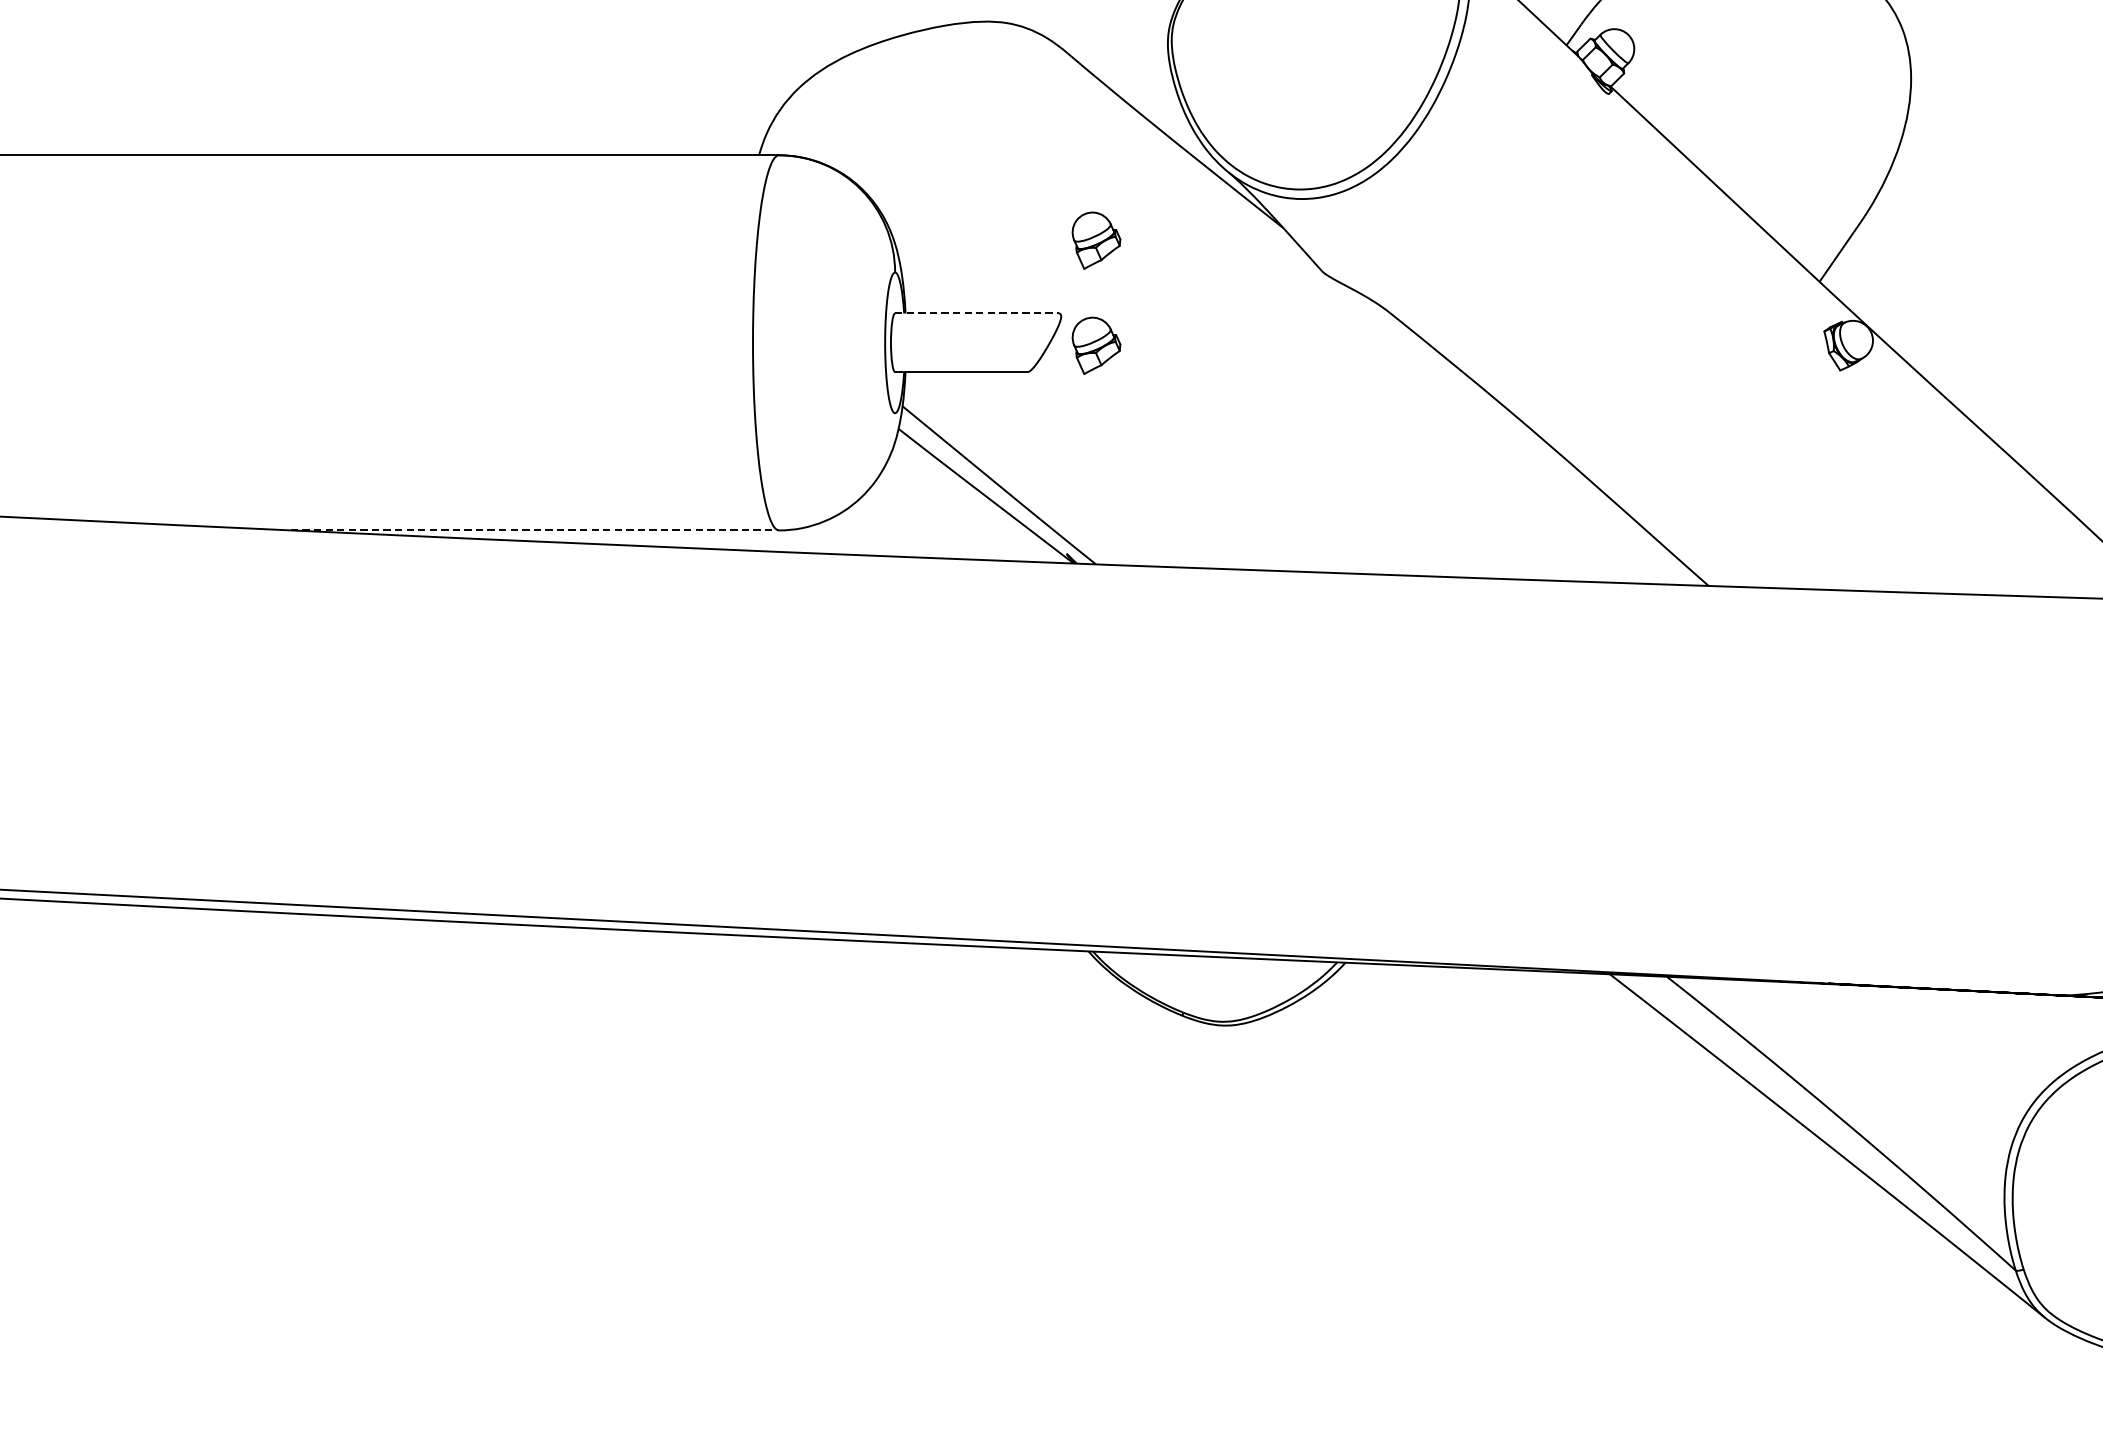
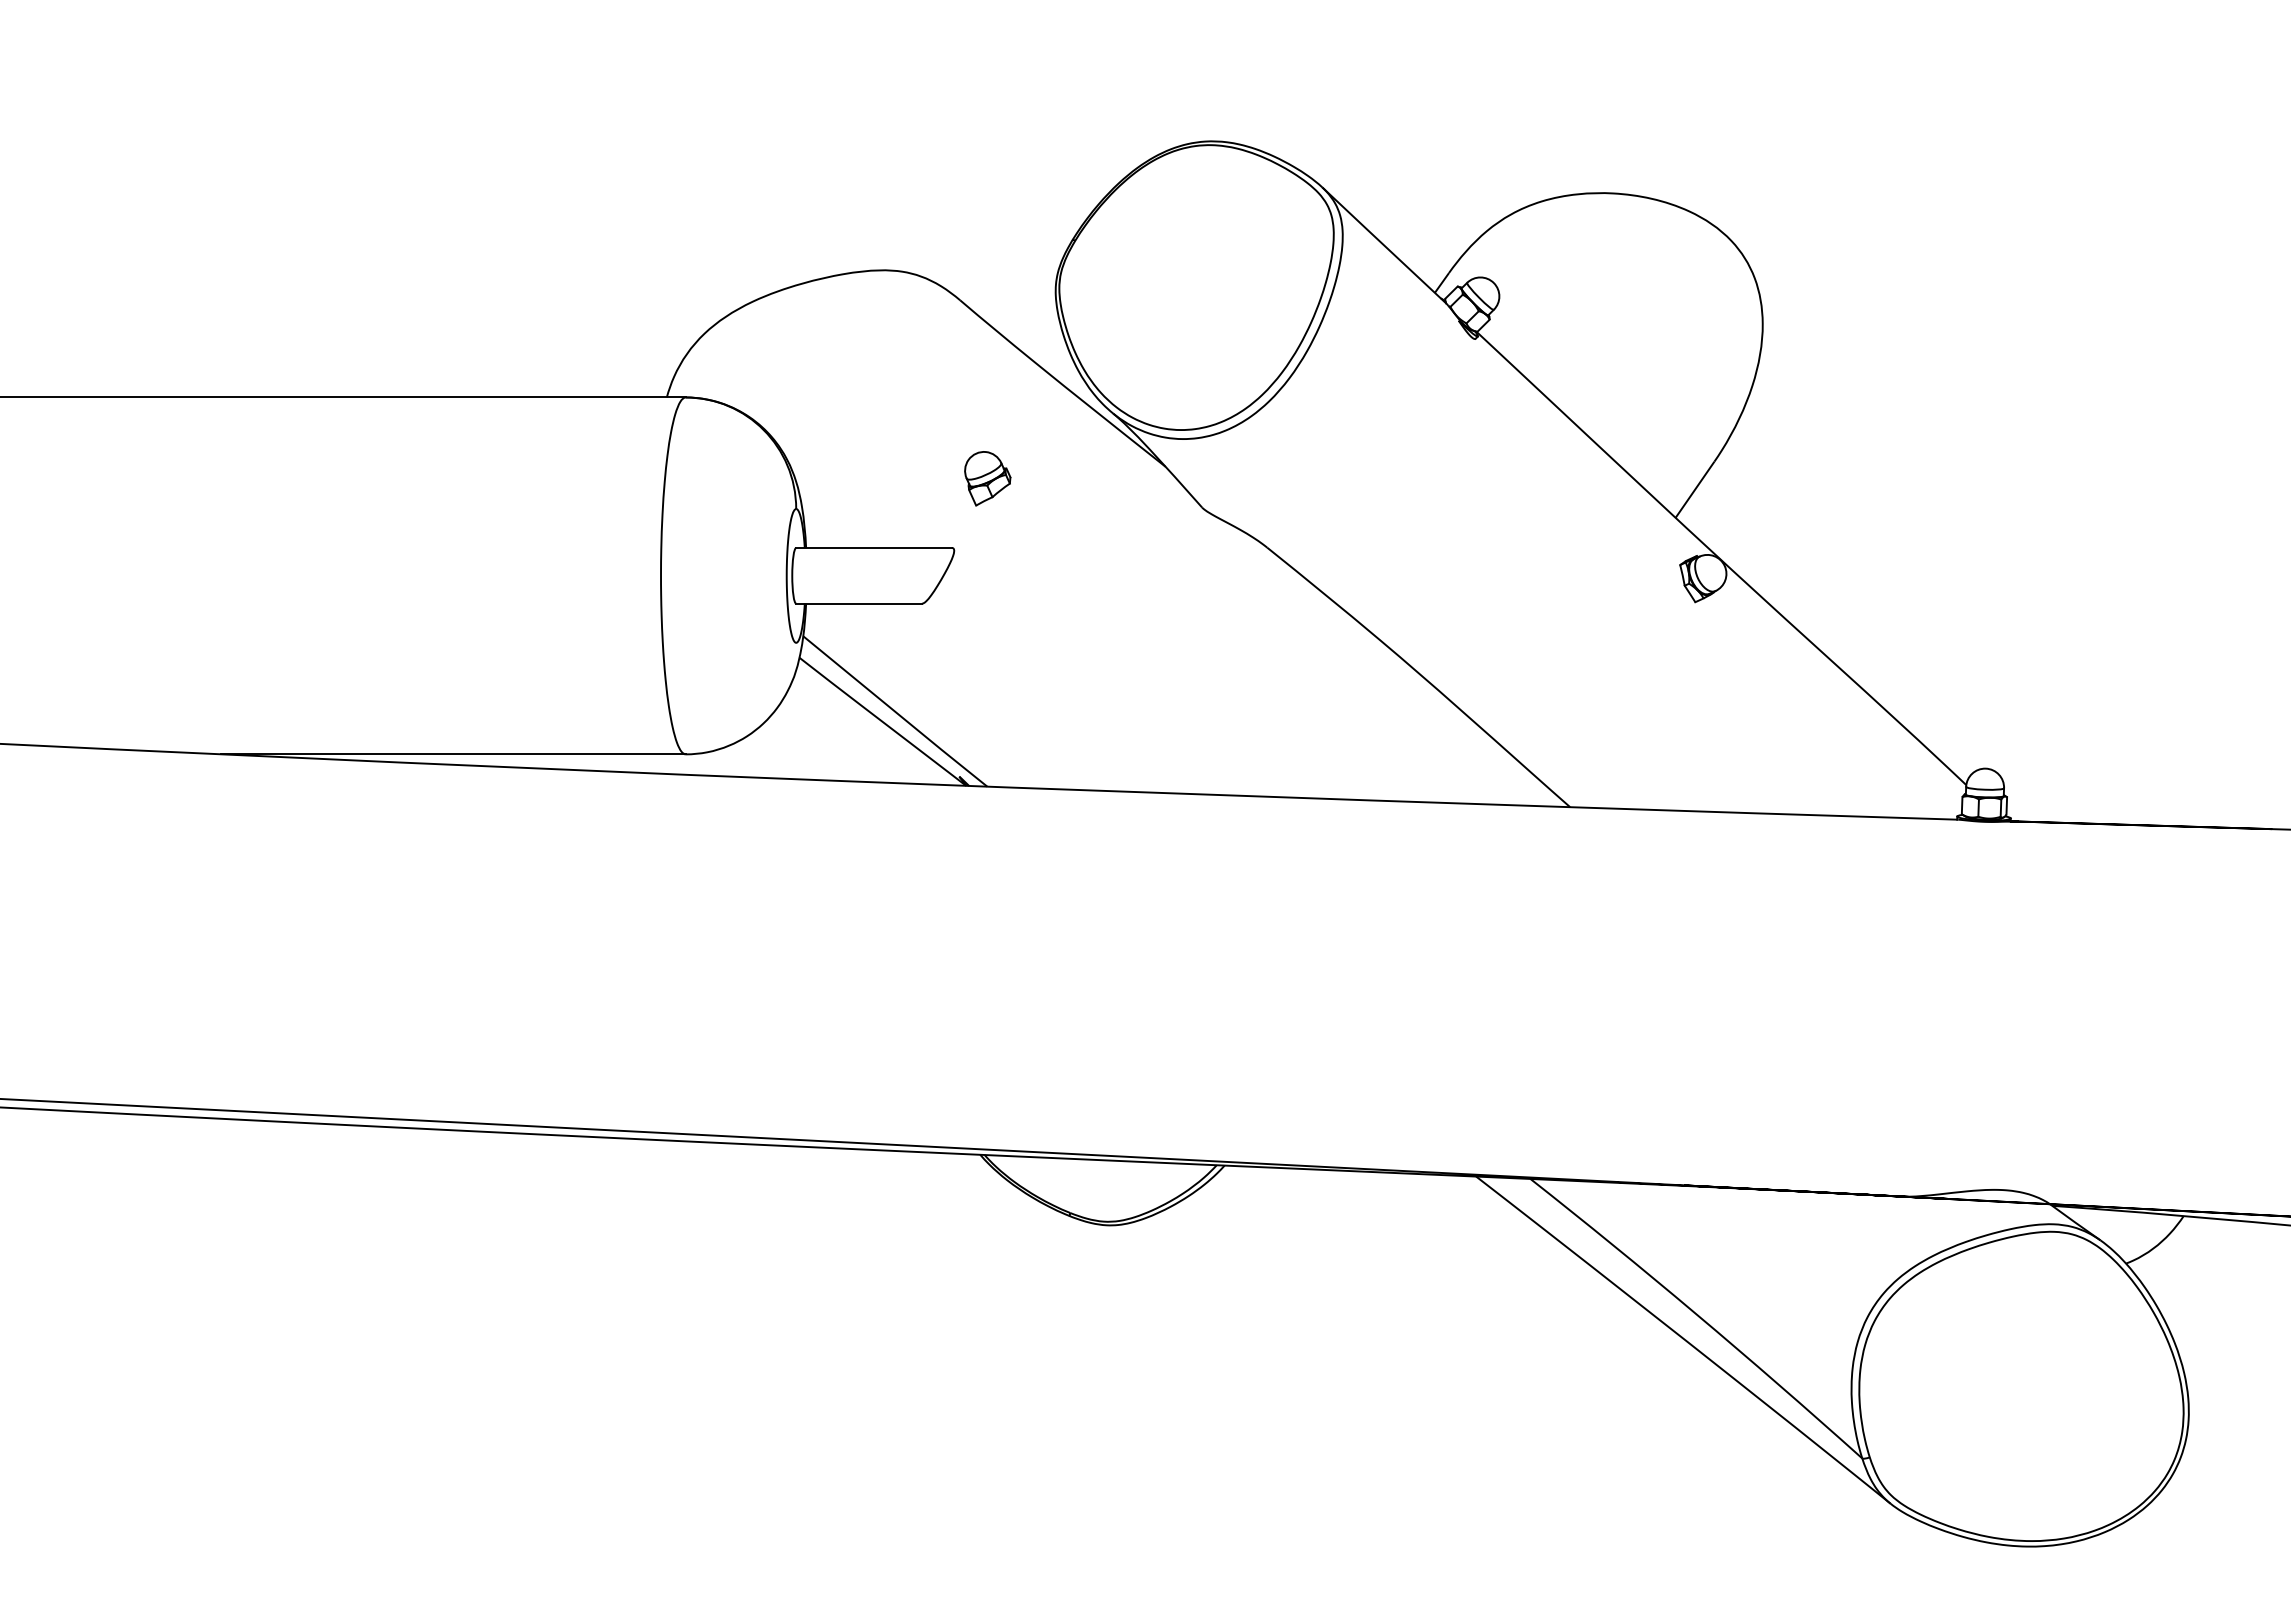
line: (977, 313) -> (874, 547), dashed -> solid
part: (1096, 345) -> (987, 578), removed
line: (535, 530) -> (454, 754), dashed -> solid

